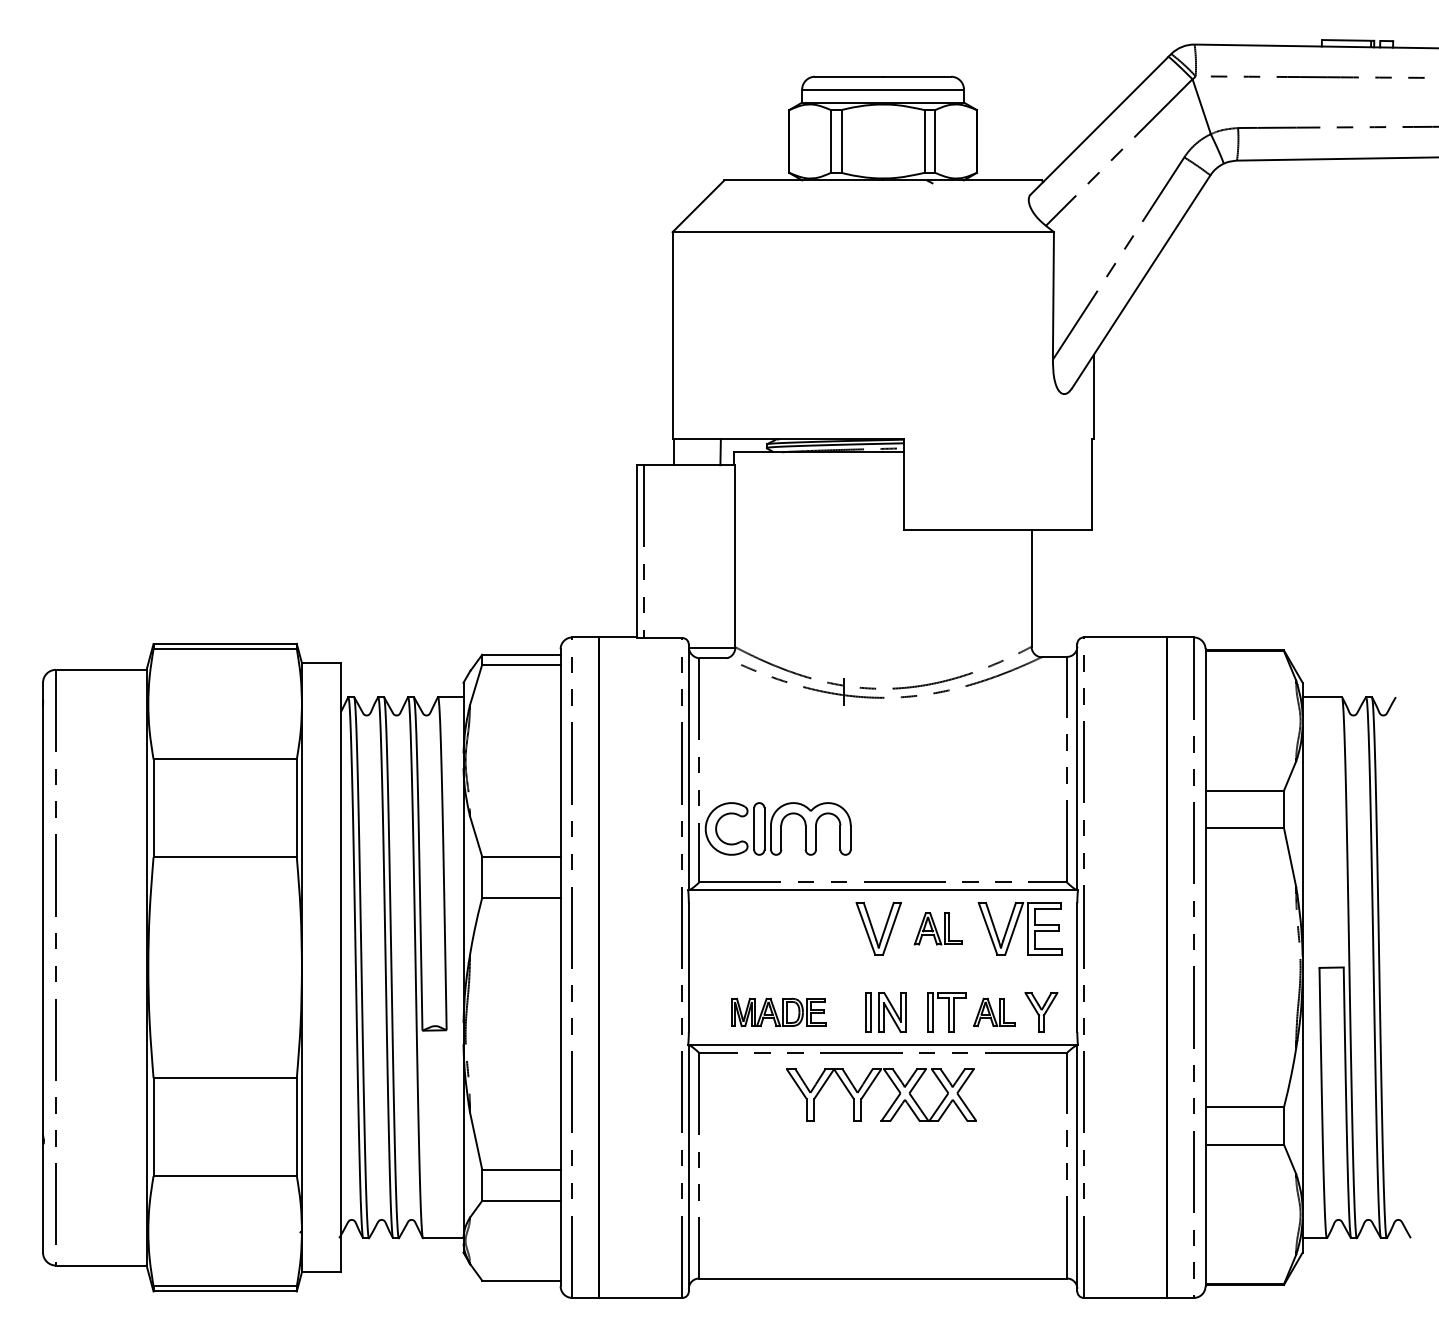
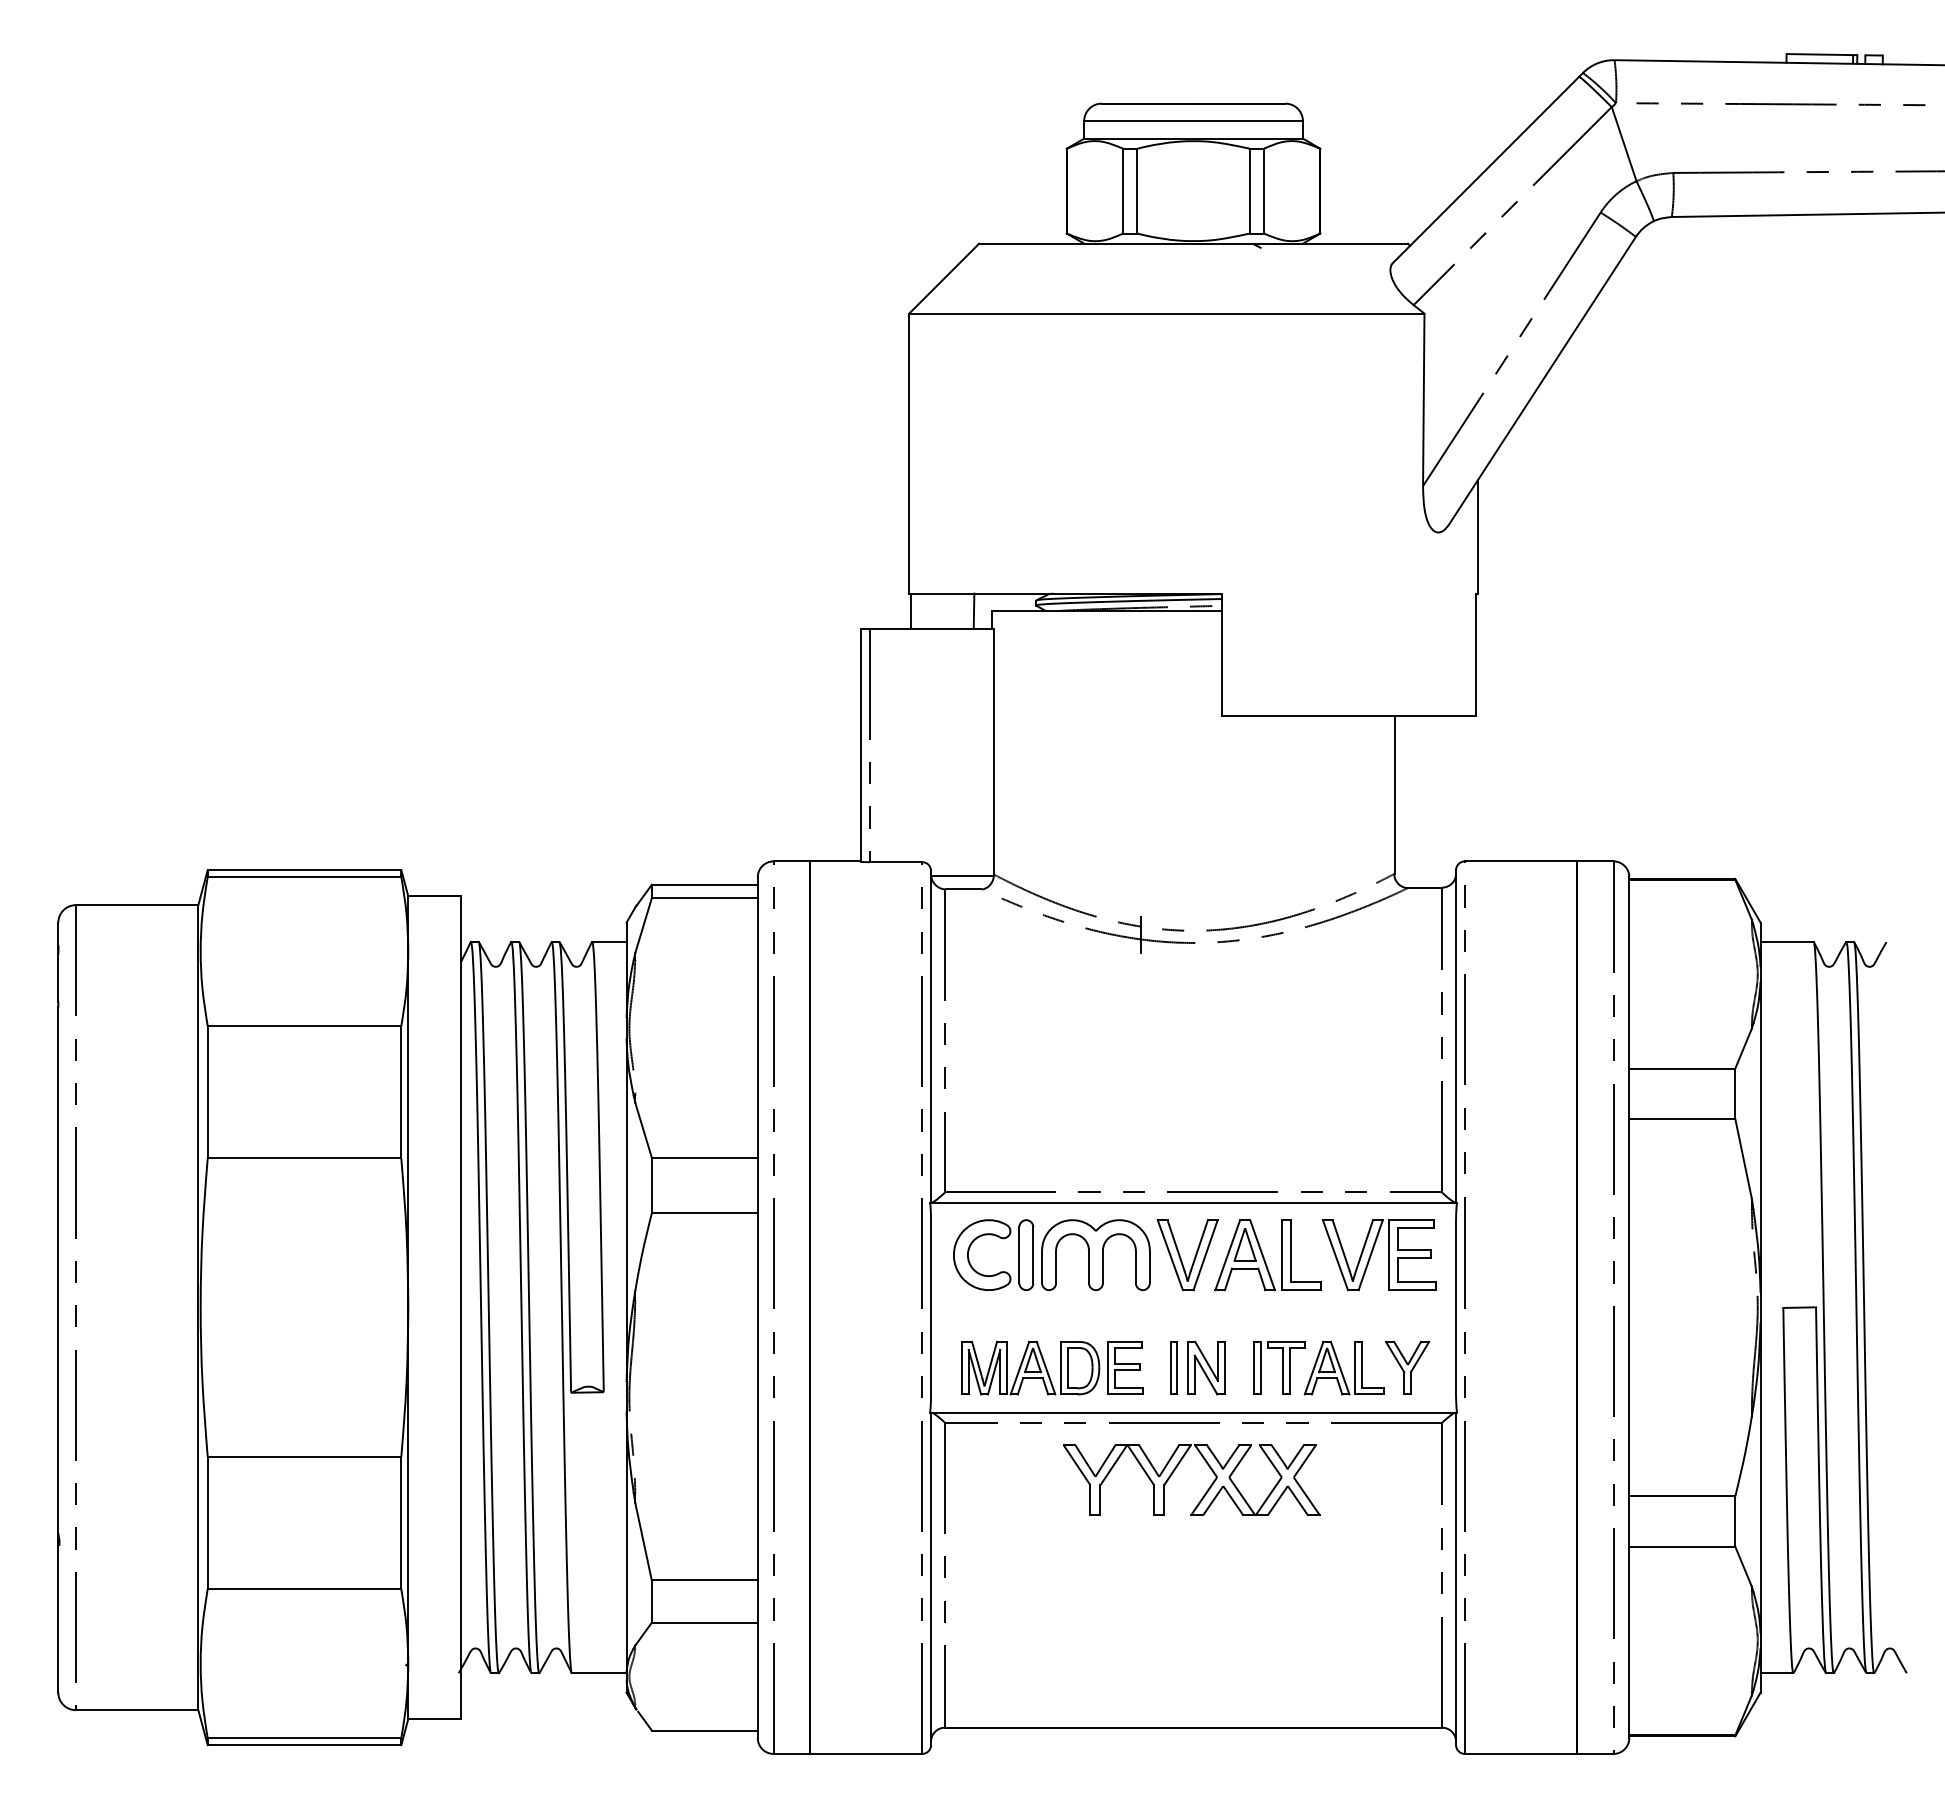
part: (777, 828) -> (1051, 1254), moved
part: (937, 929) -> (1267, 1255), size x1.67
part: (778, 1011) -> (1052, 1367), size x1.43
part: (994, 1011) -> (1343, 1367), size x1.43

